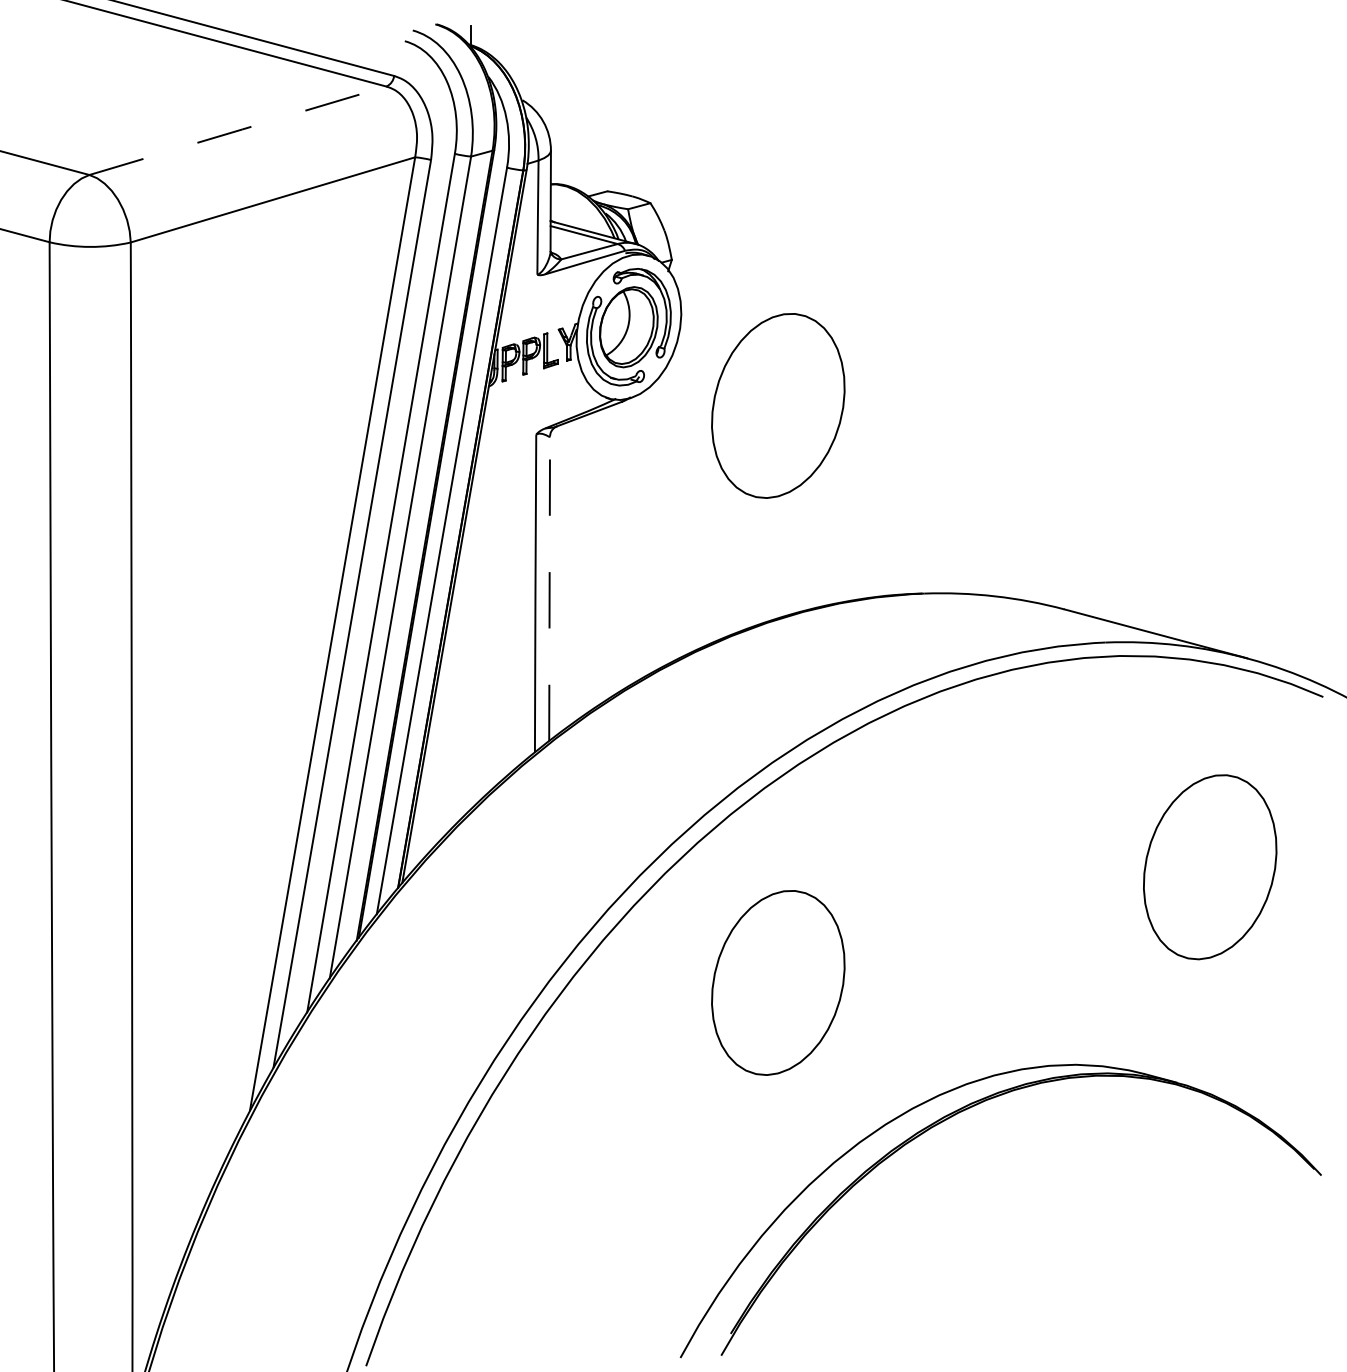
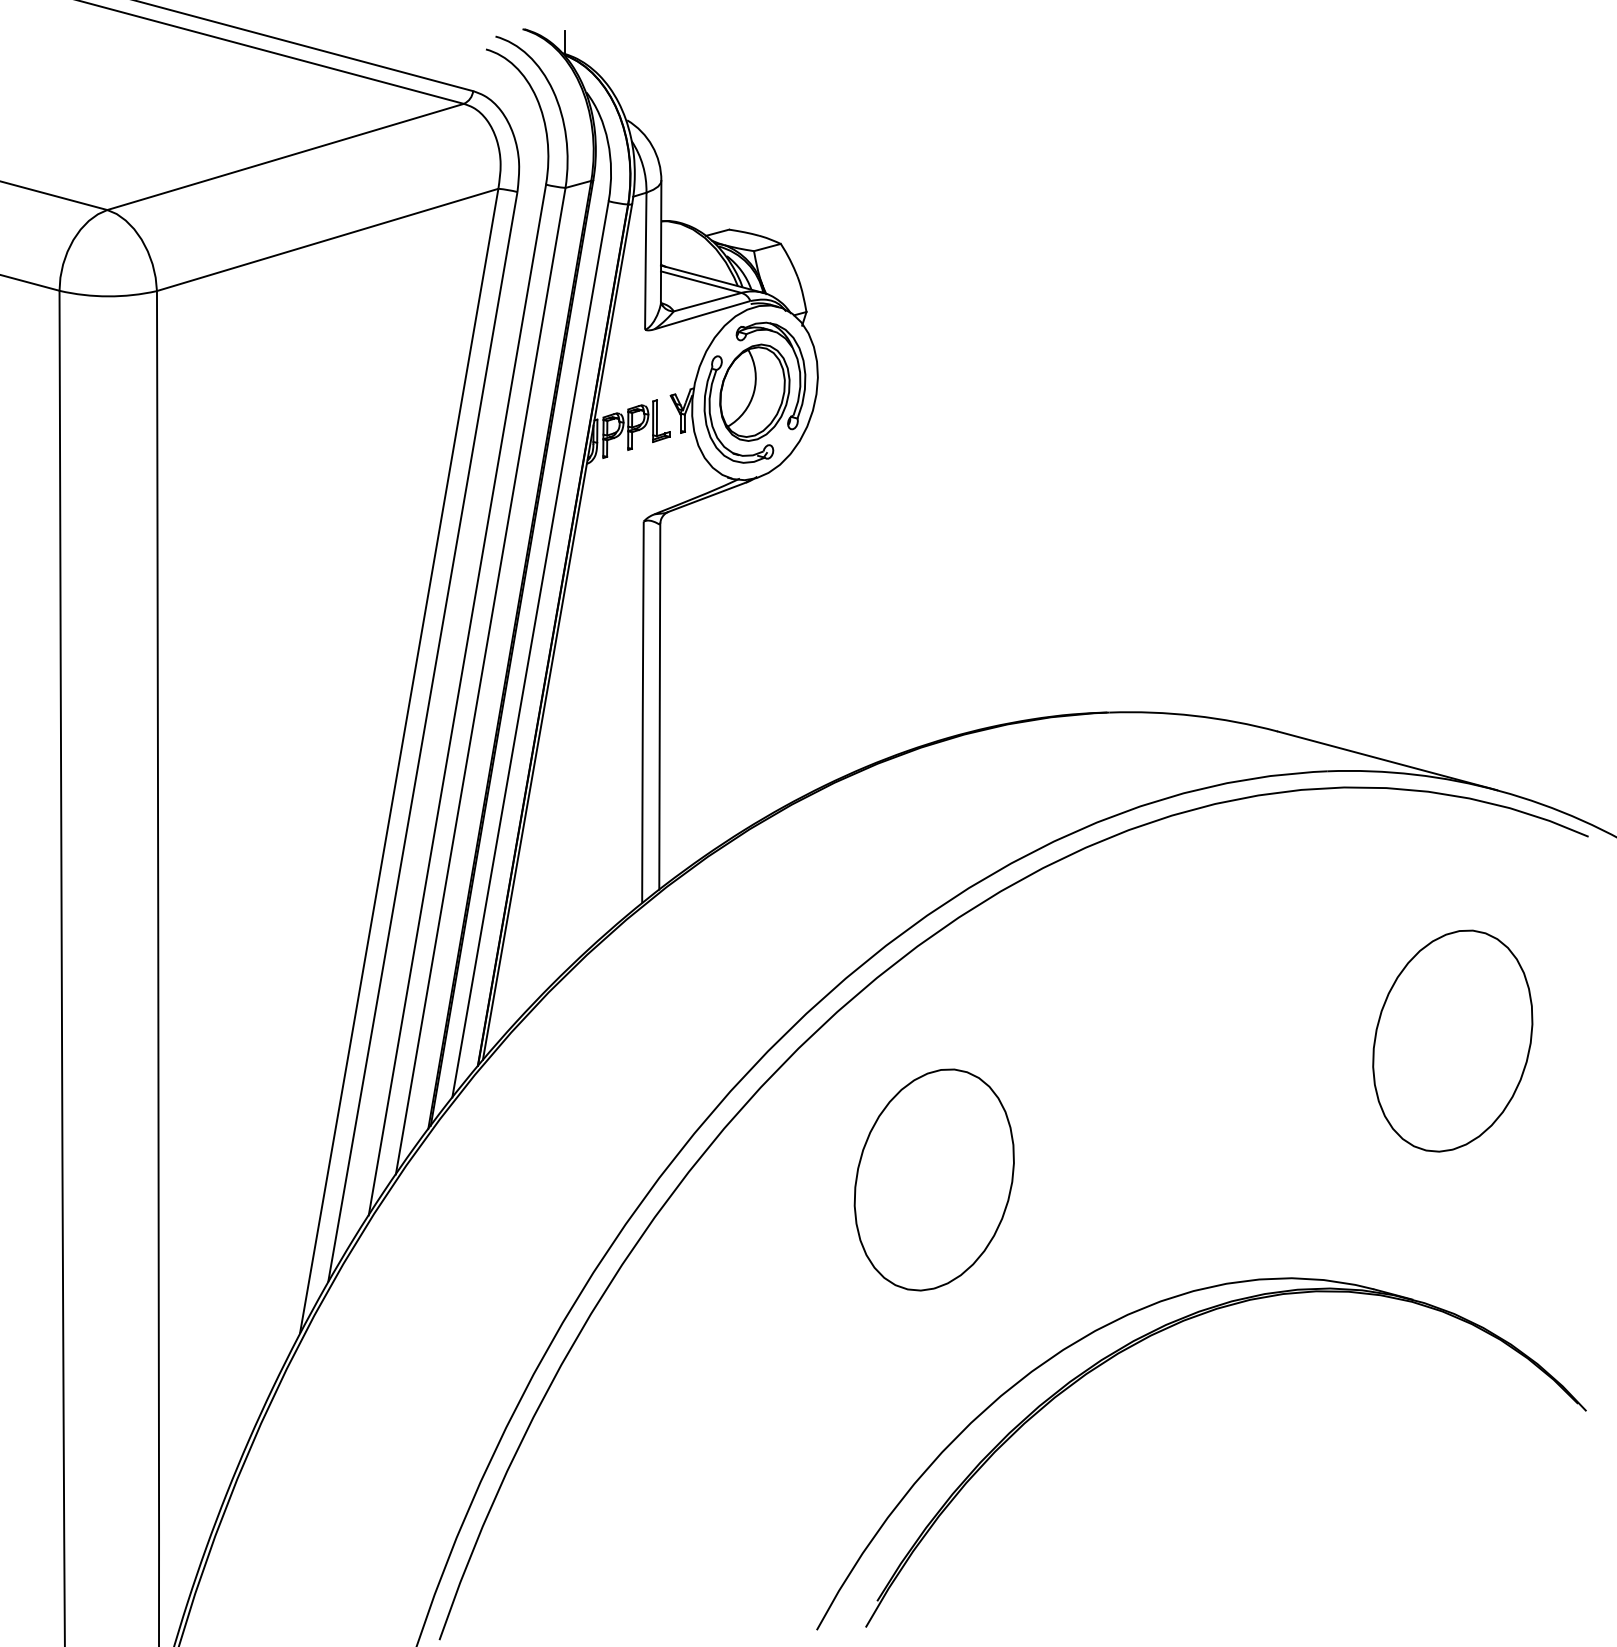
line: (238, 130) -> (286, 156), dashed -> solid
part: (778, 405) -> (934, 486), removed
line: (549, 588) -> (659, 706), dashed -> solid

